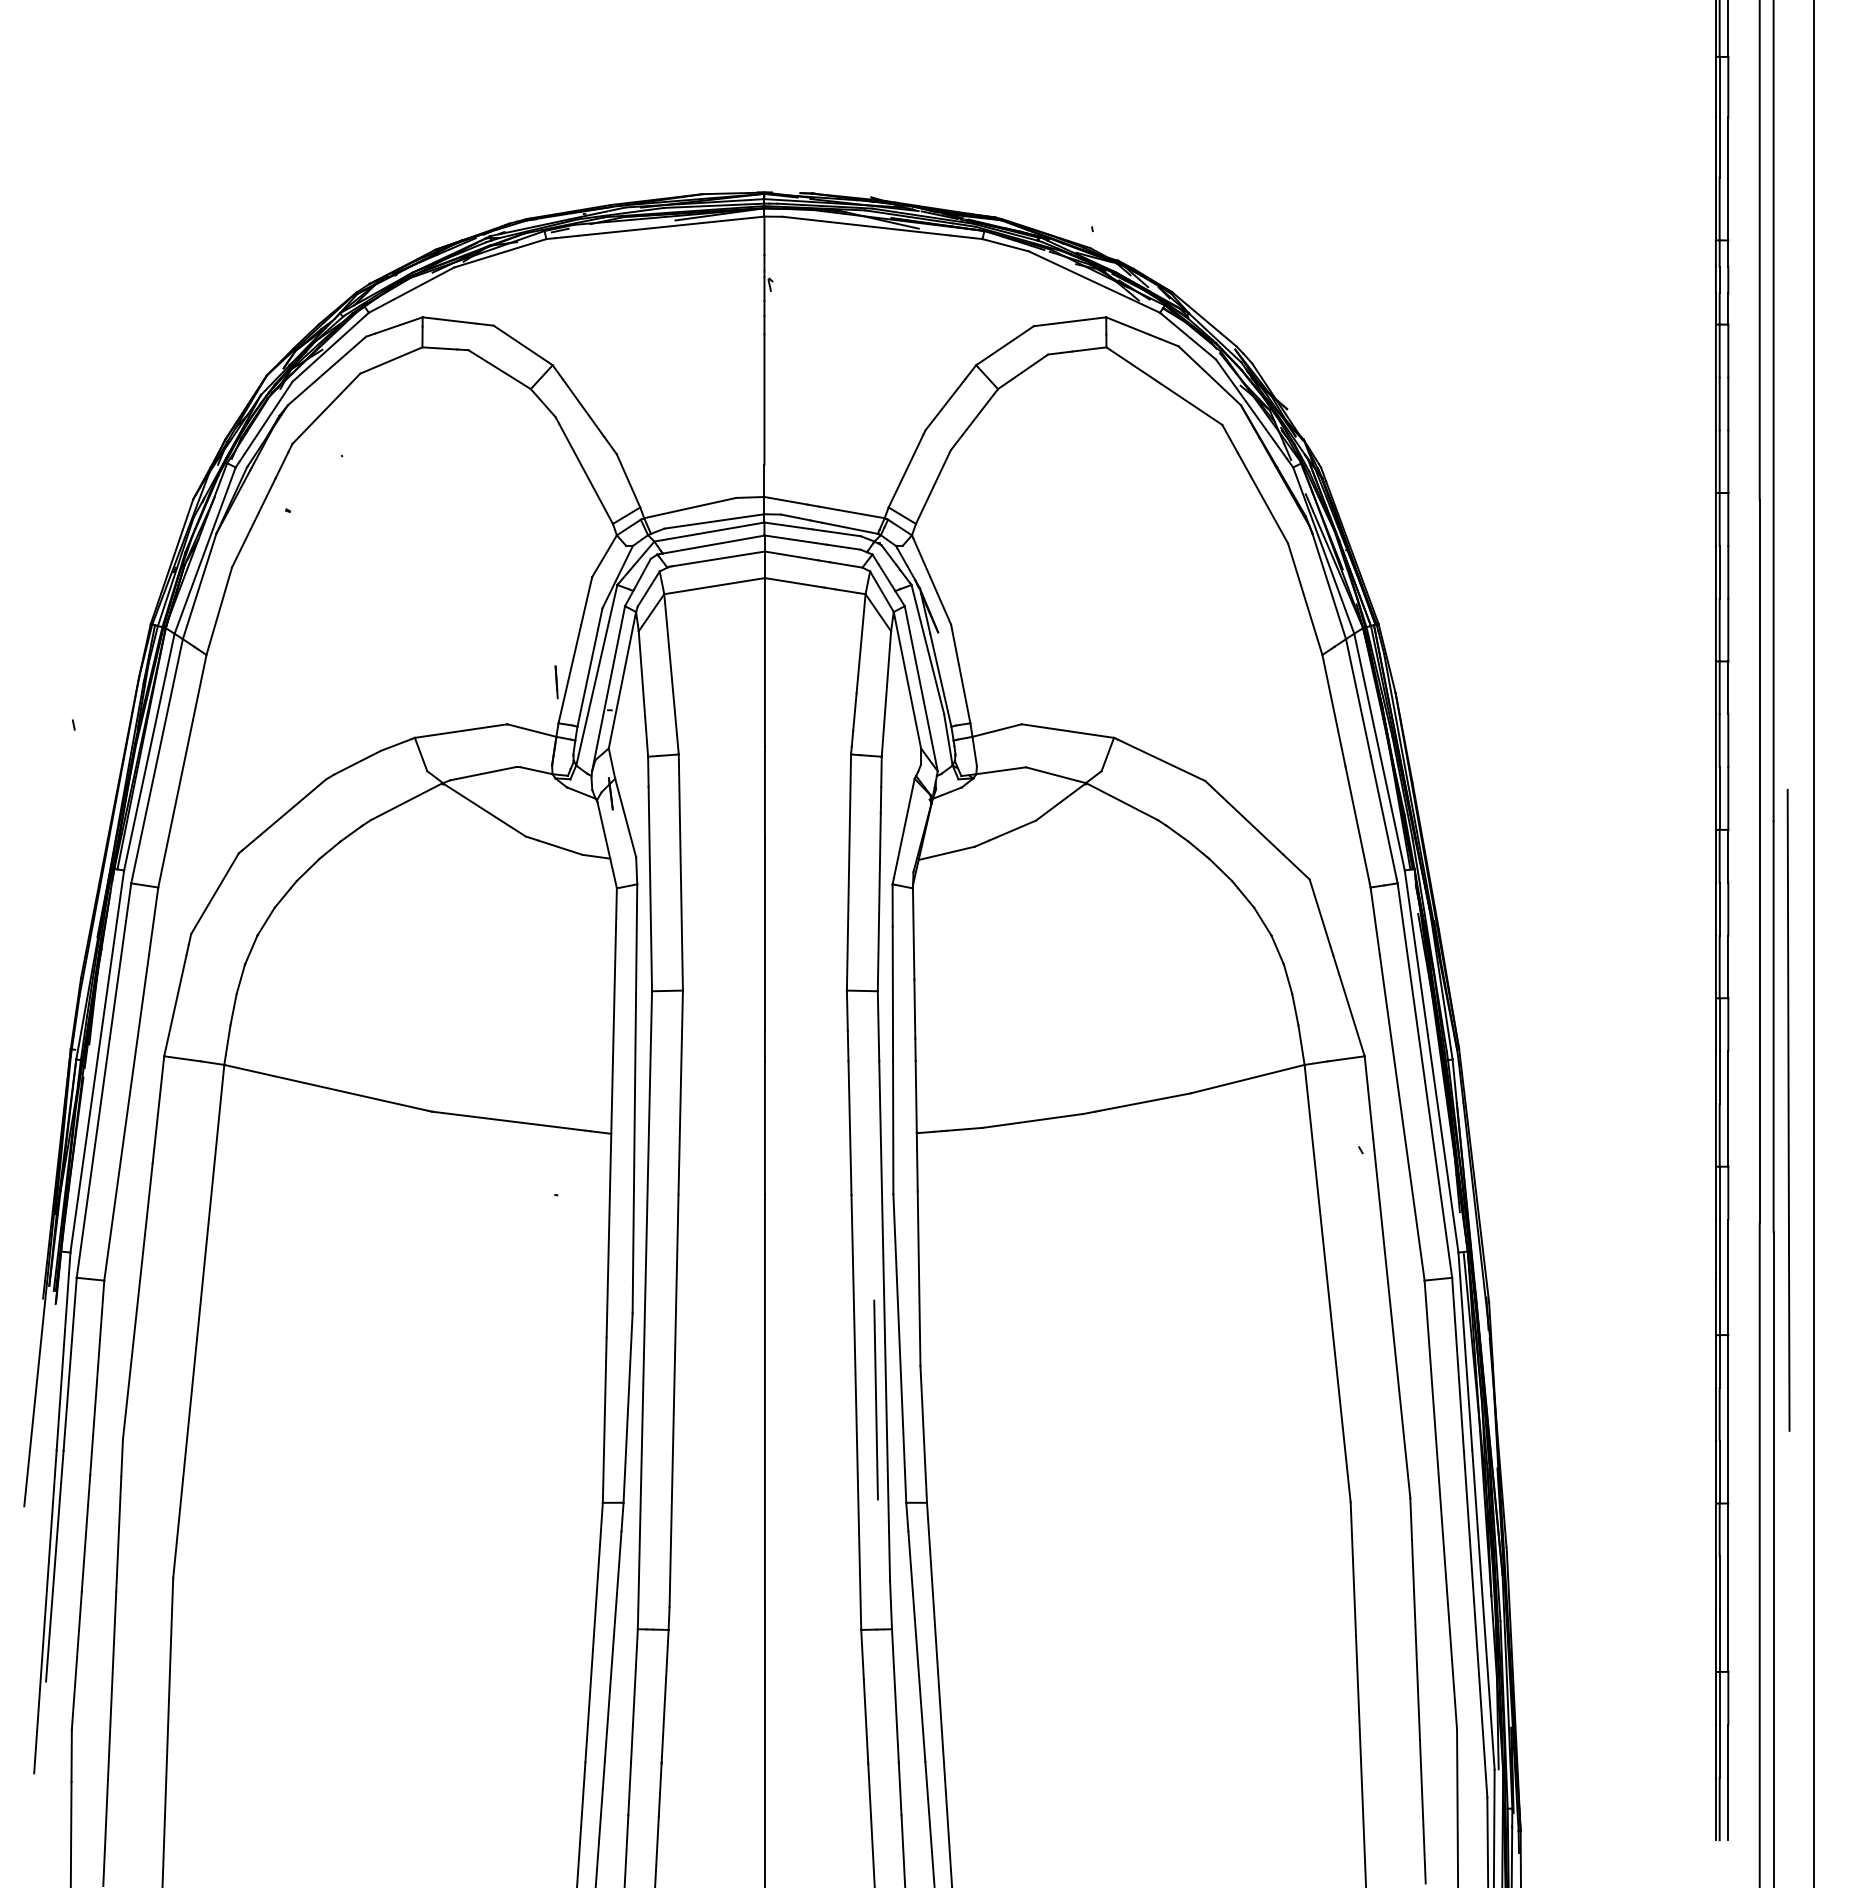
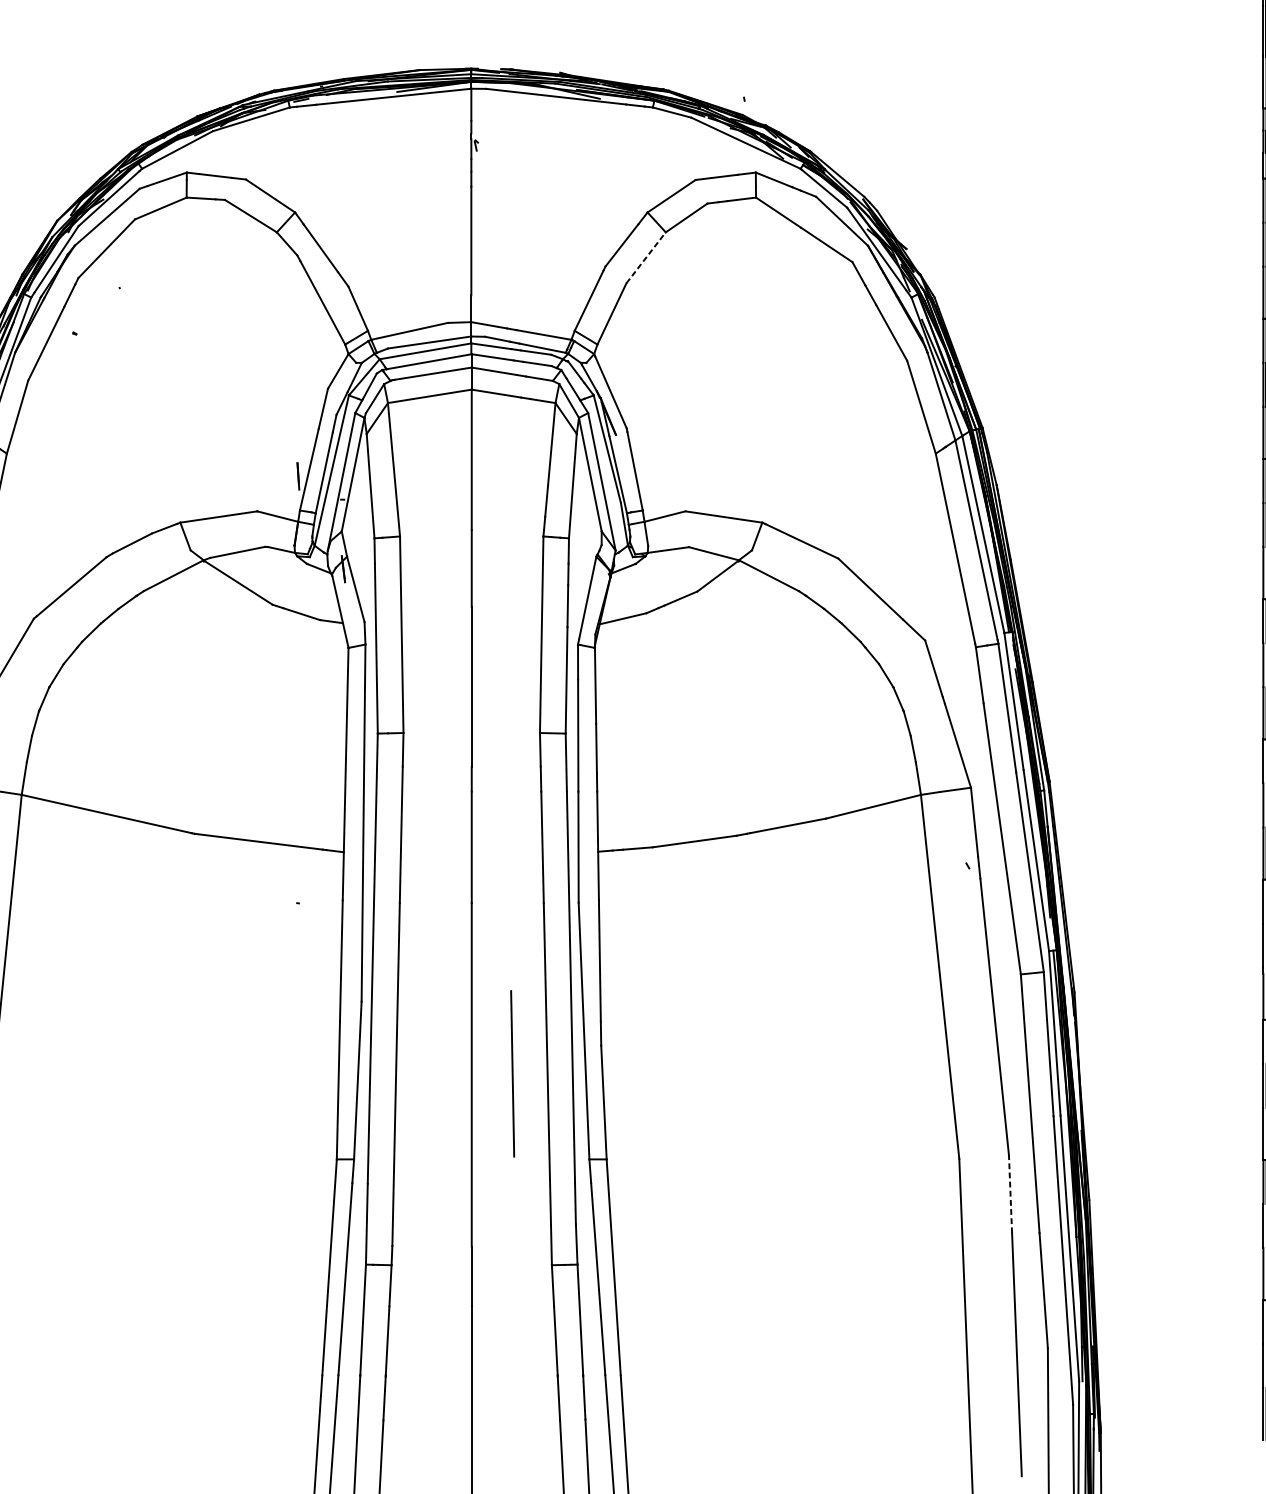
line: (974, 419) -> (646, 257), solid -> dashed
line: (875, 1399) -> (512, 1073), moved
line: (1412, 1544) -> (1010, 1194), solid -> dashed

